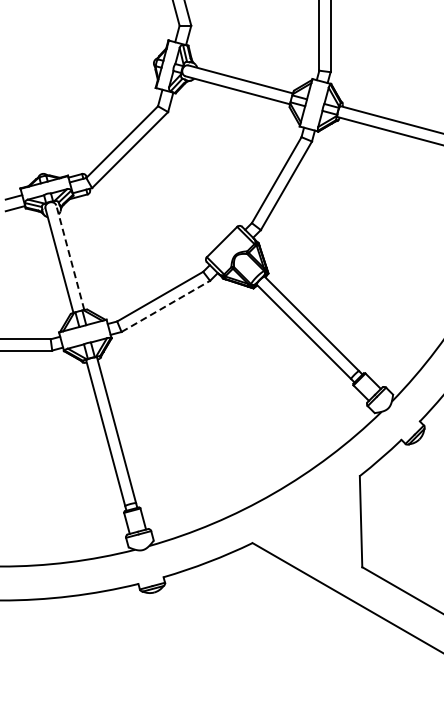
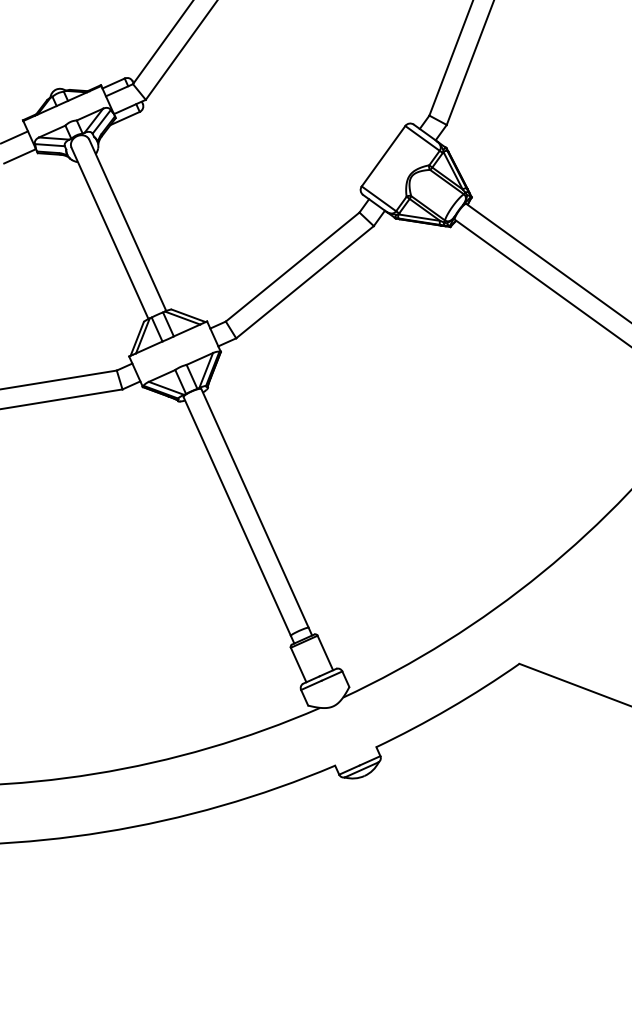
line: (70, 257) -> (128, 224), dashed -> solid
line: (166, 306) -> (306, 282), dashed -> solid

